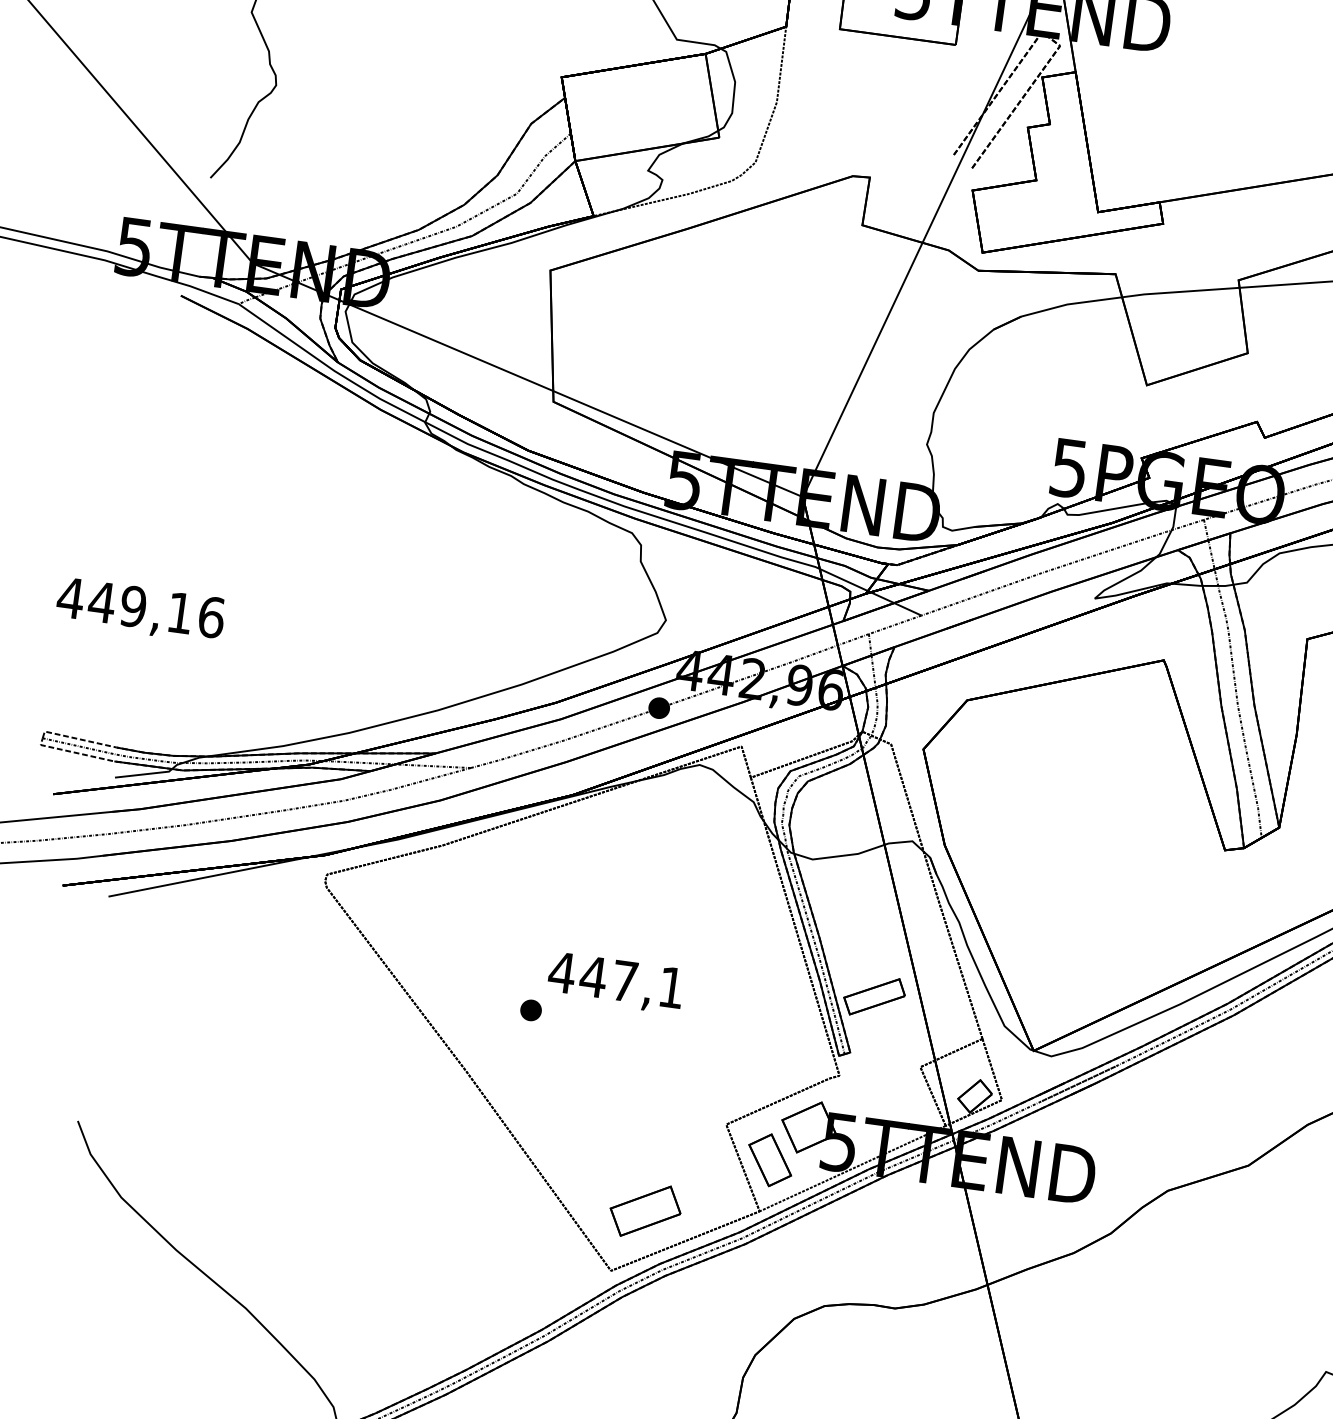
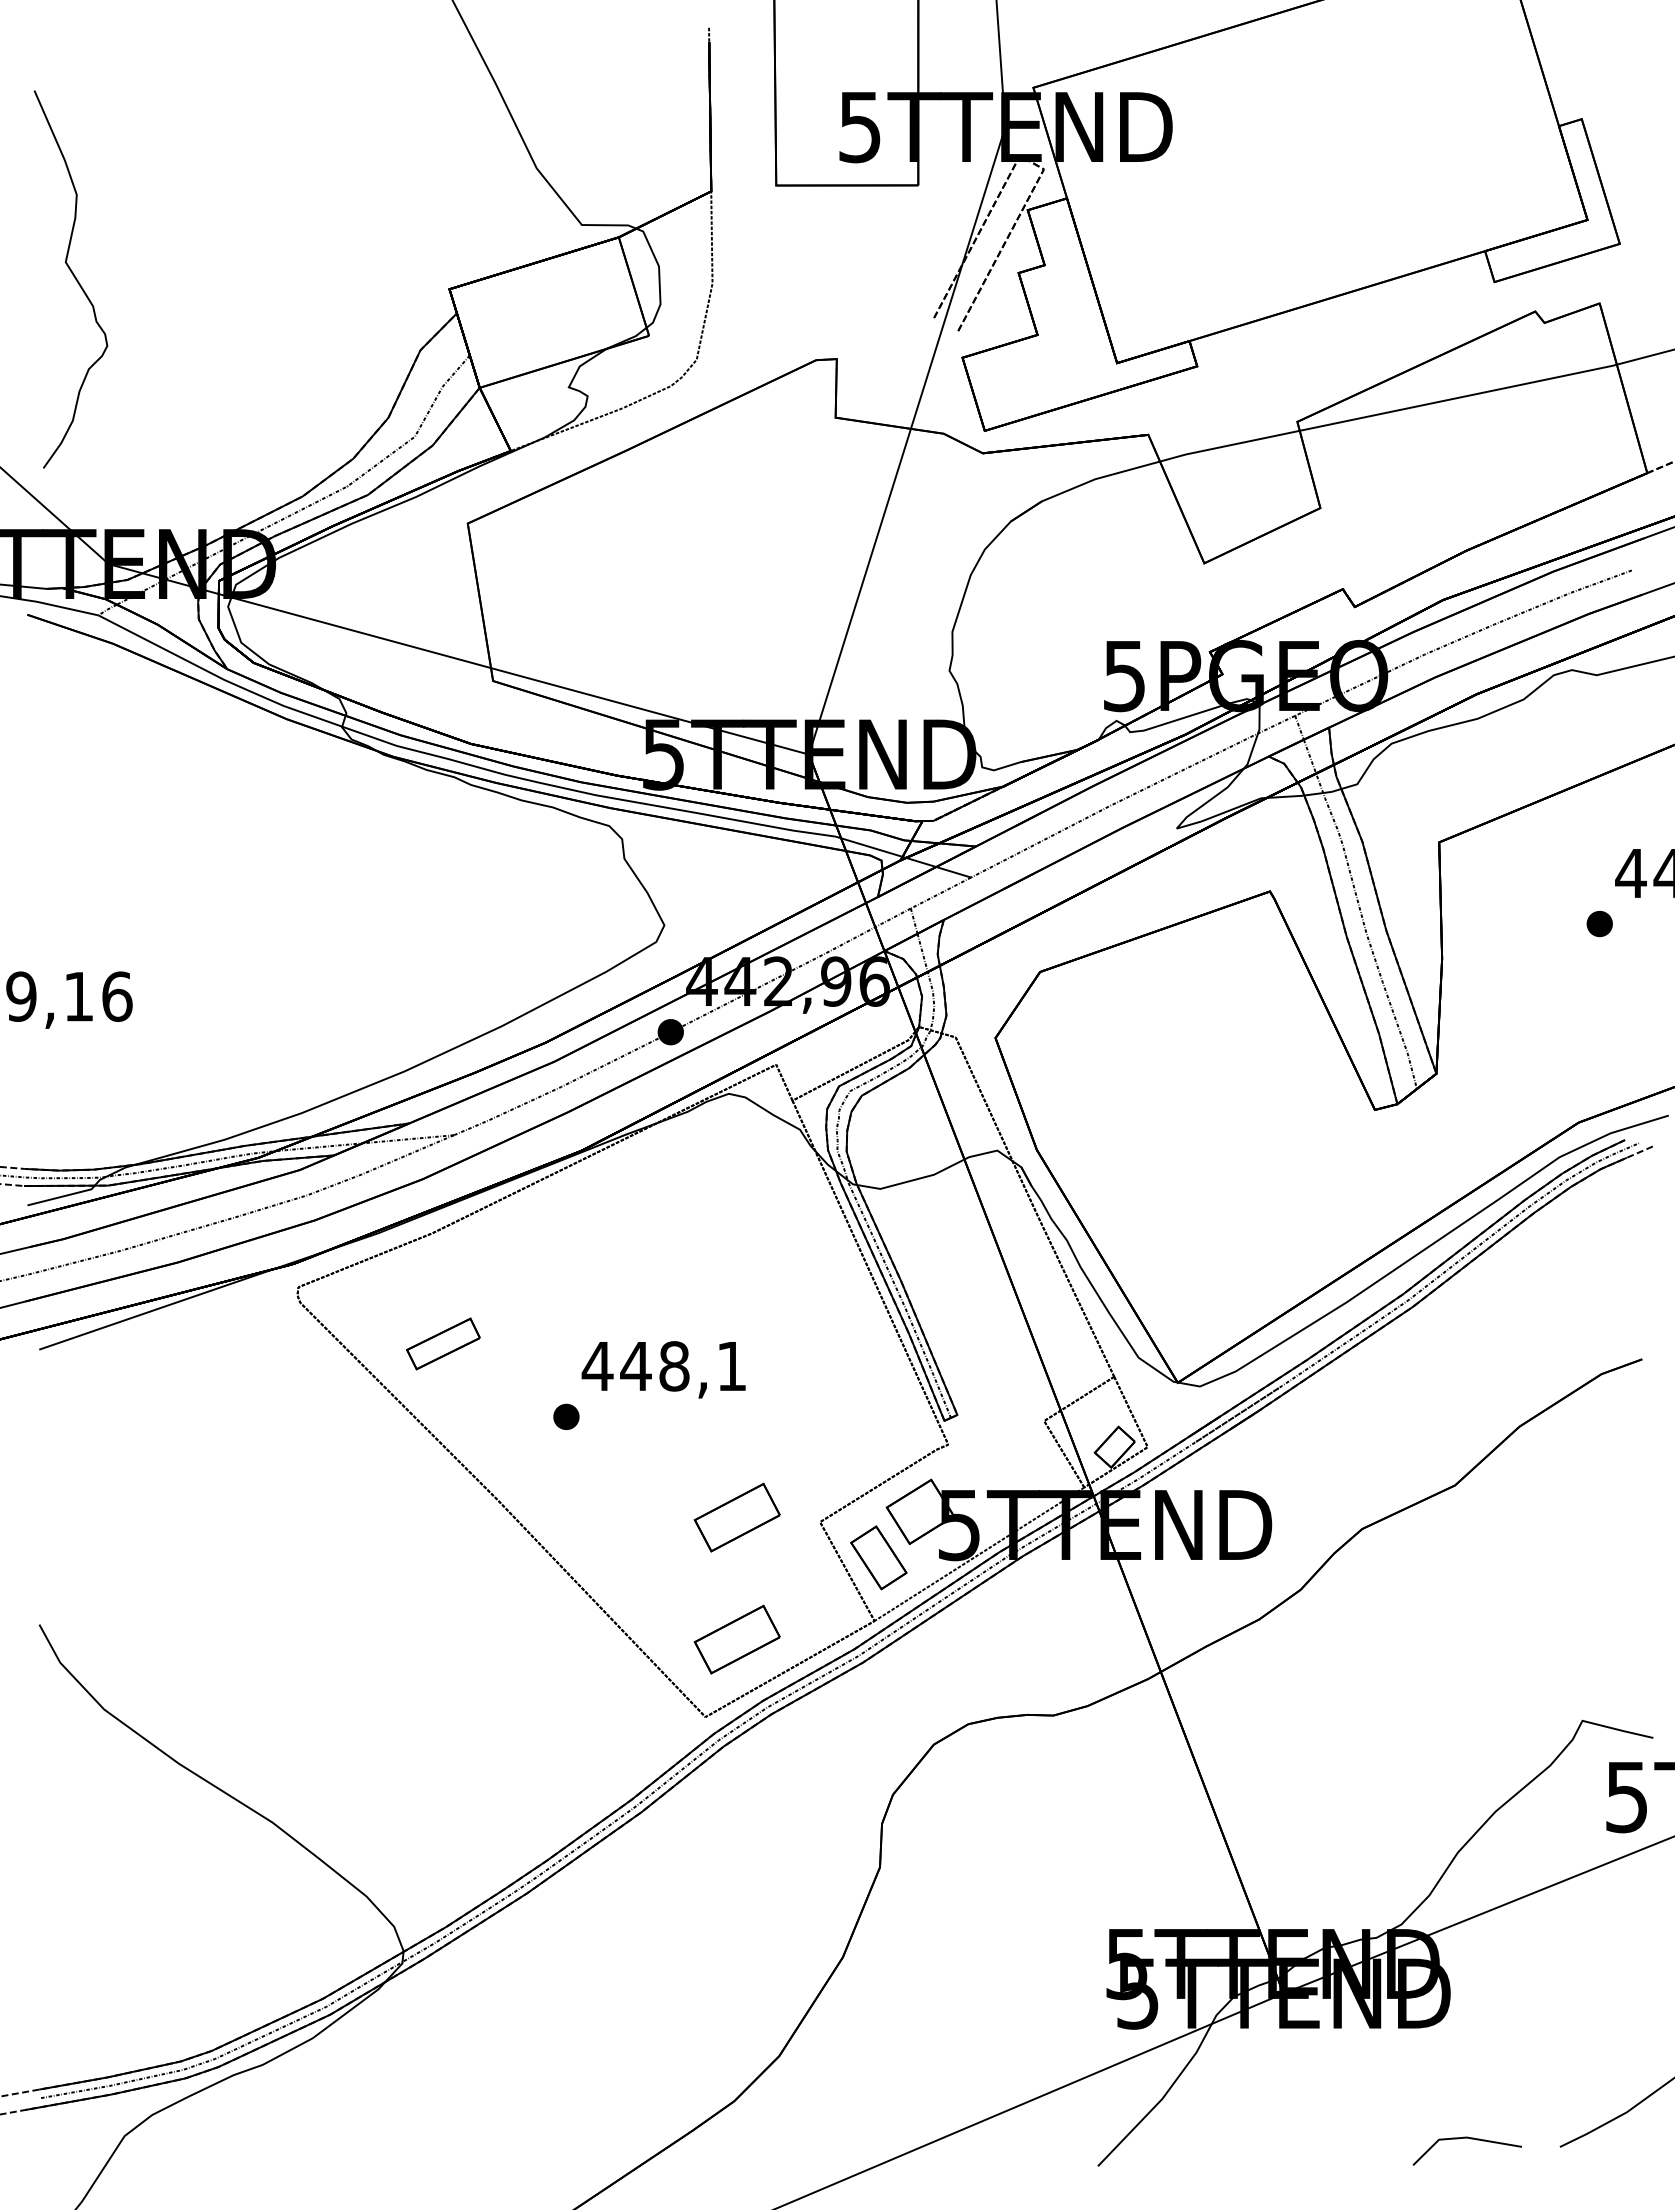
text: (624, 981) -> (674, 1366), 447,1 -> 448,1
part: (874, 996) -> (443, 1343), moved
part: (658, 1111) -> (736, 1517), added

